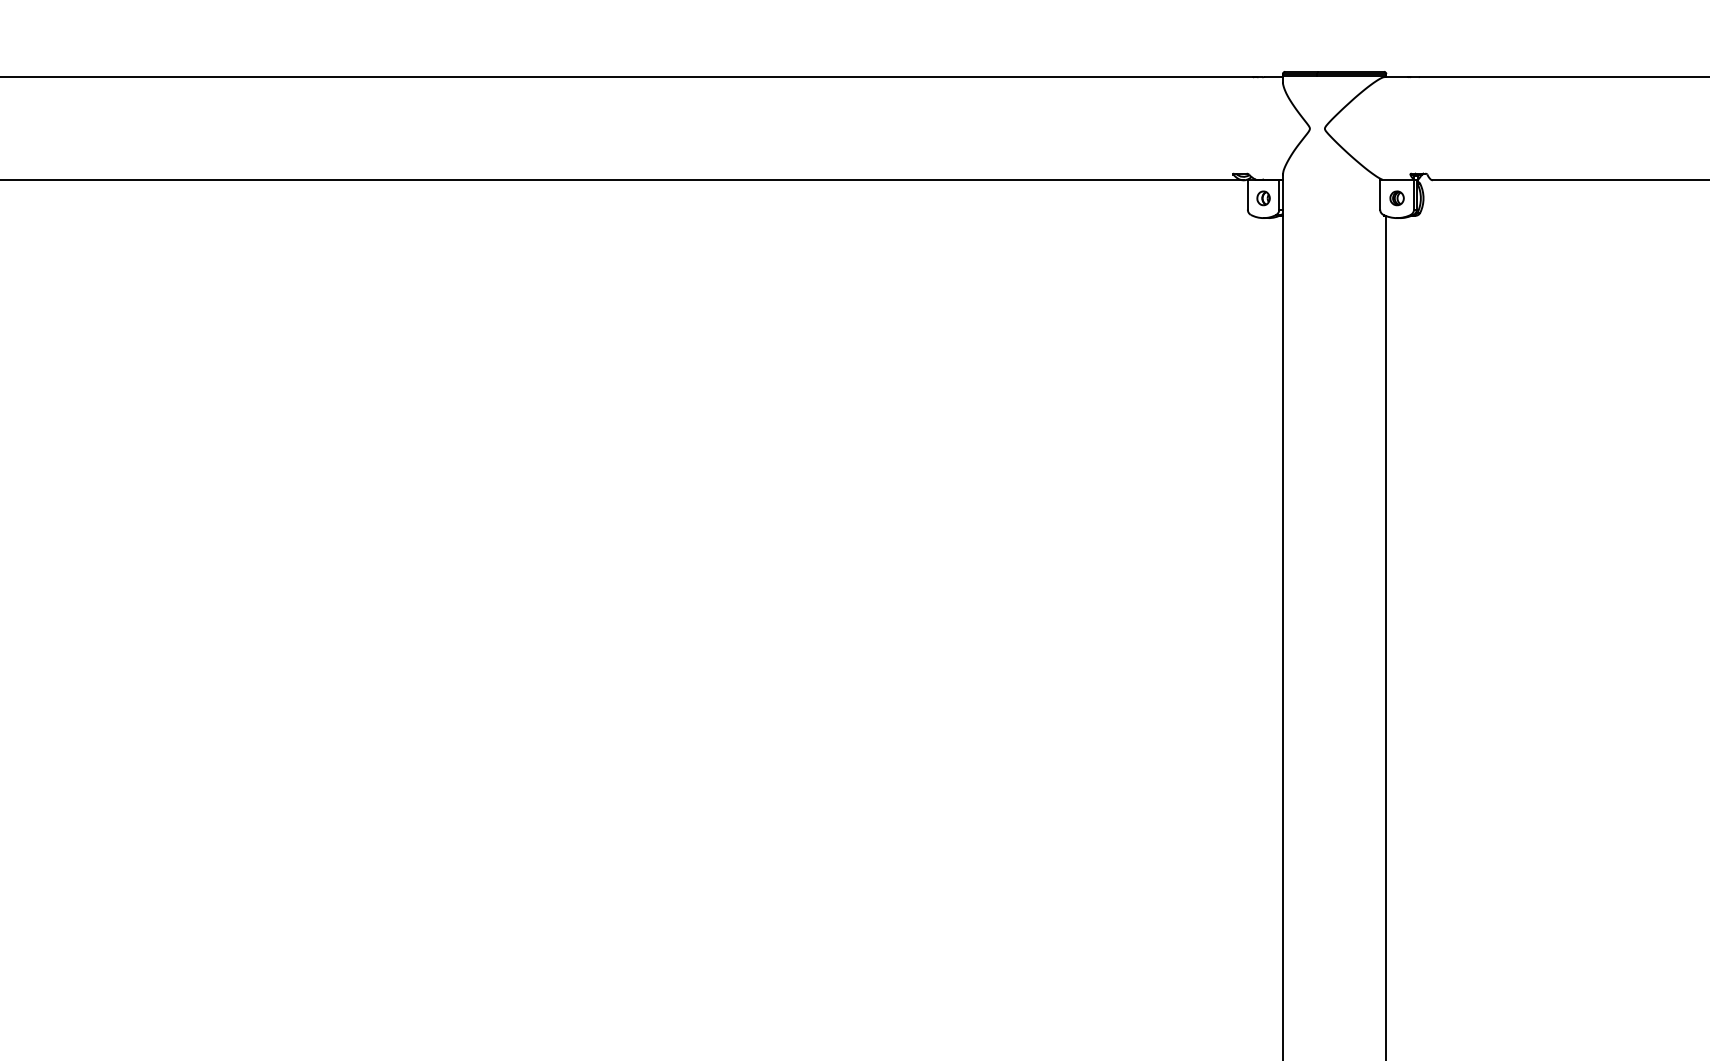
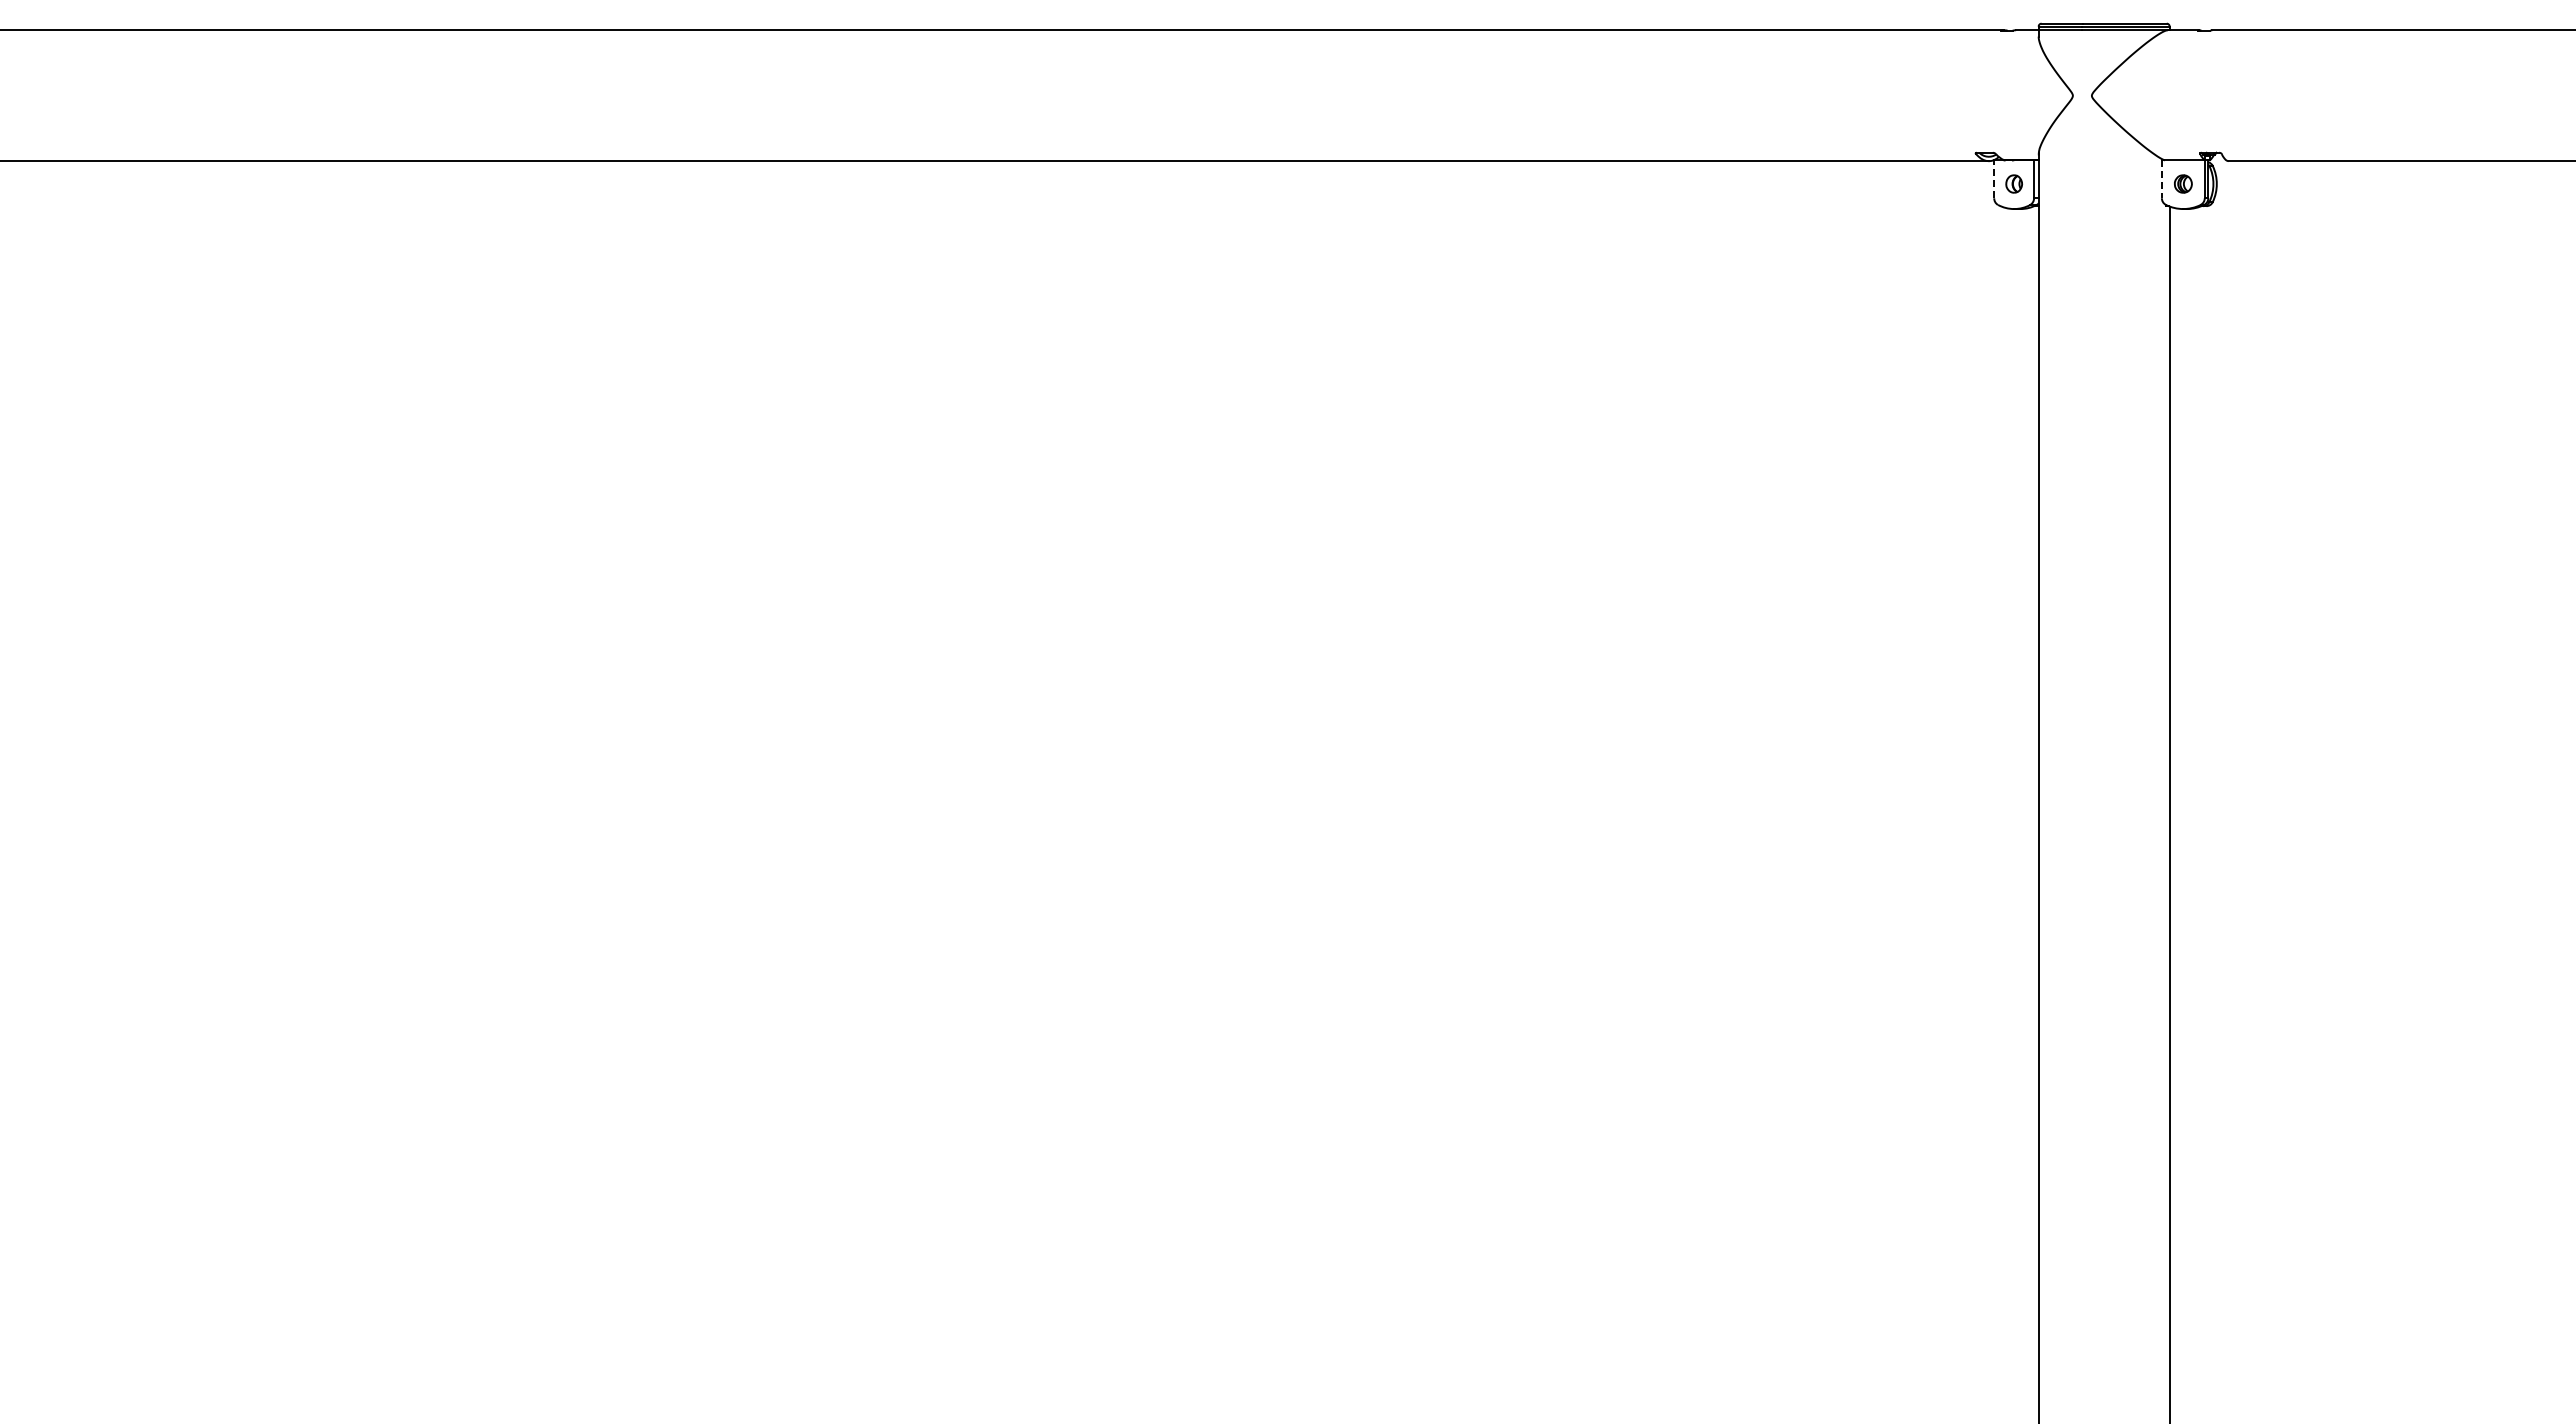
line: (1248, 194) -> (1994, 179), solid -> dashed
line: (1379, 194) -> (2161, 179), solid -> dashed

